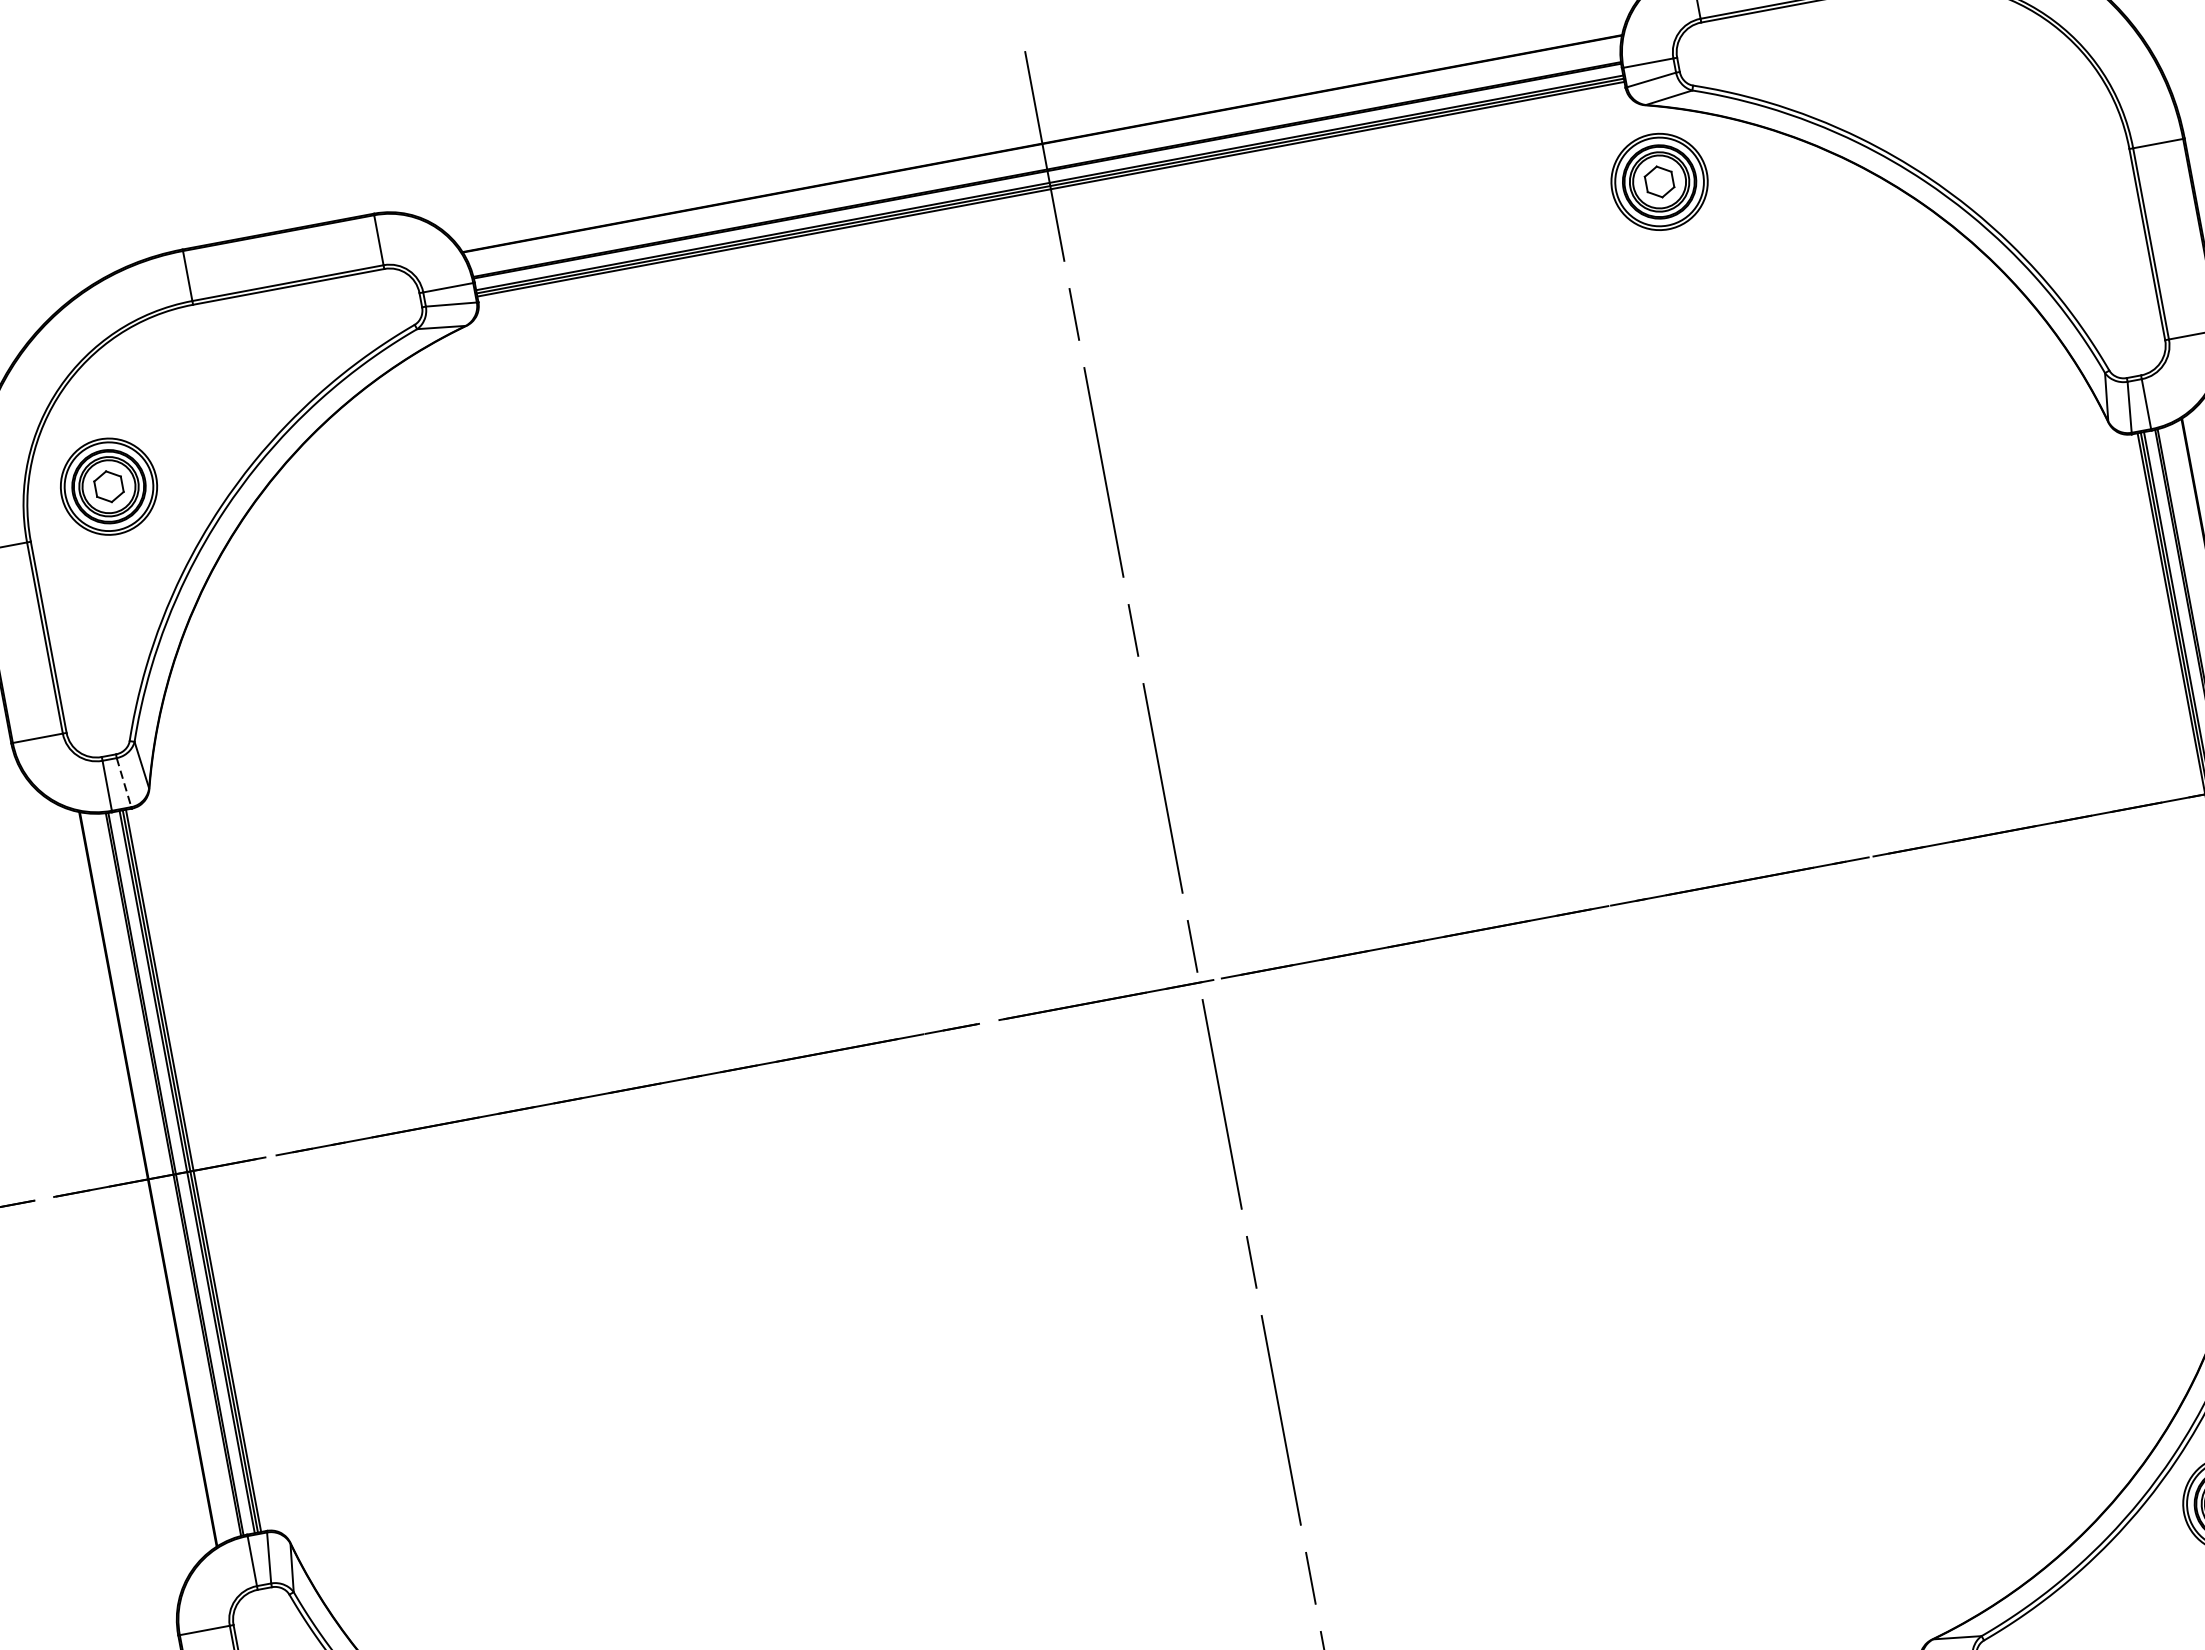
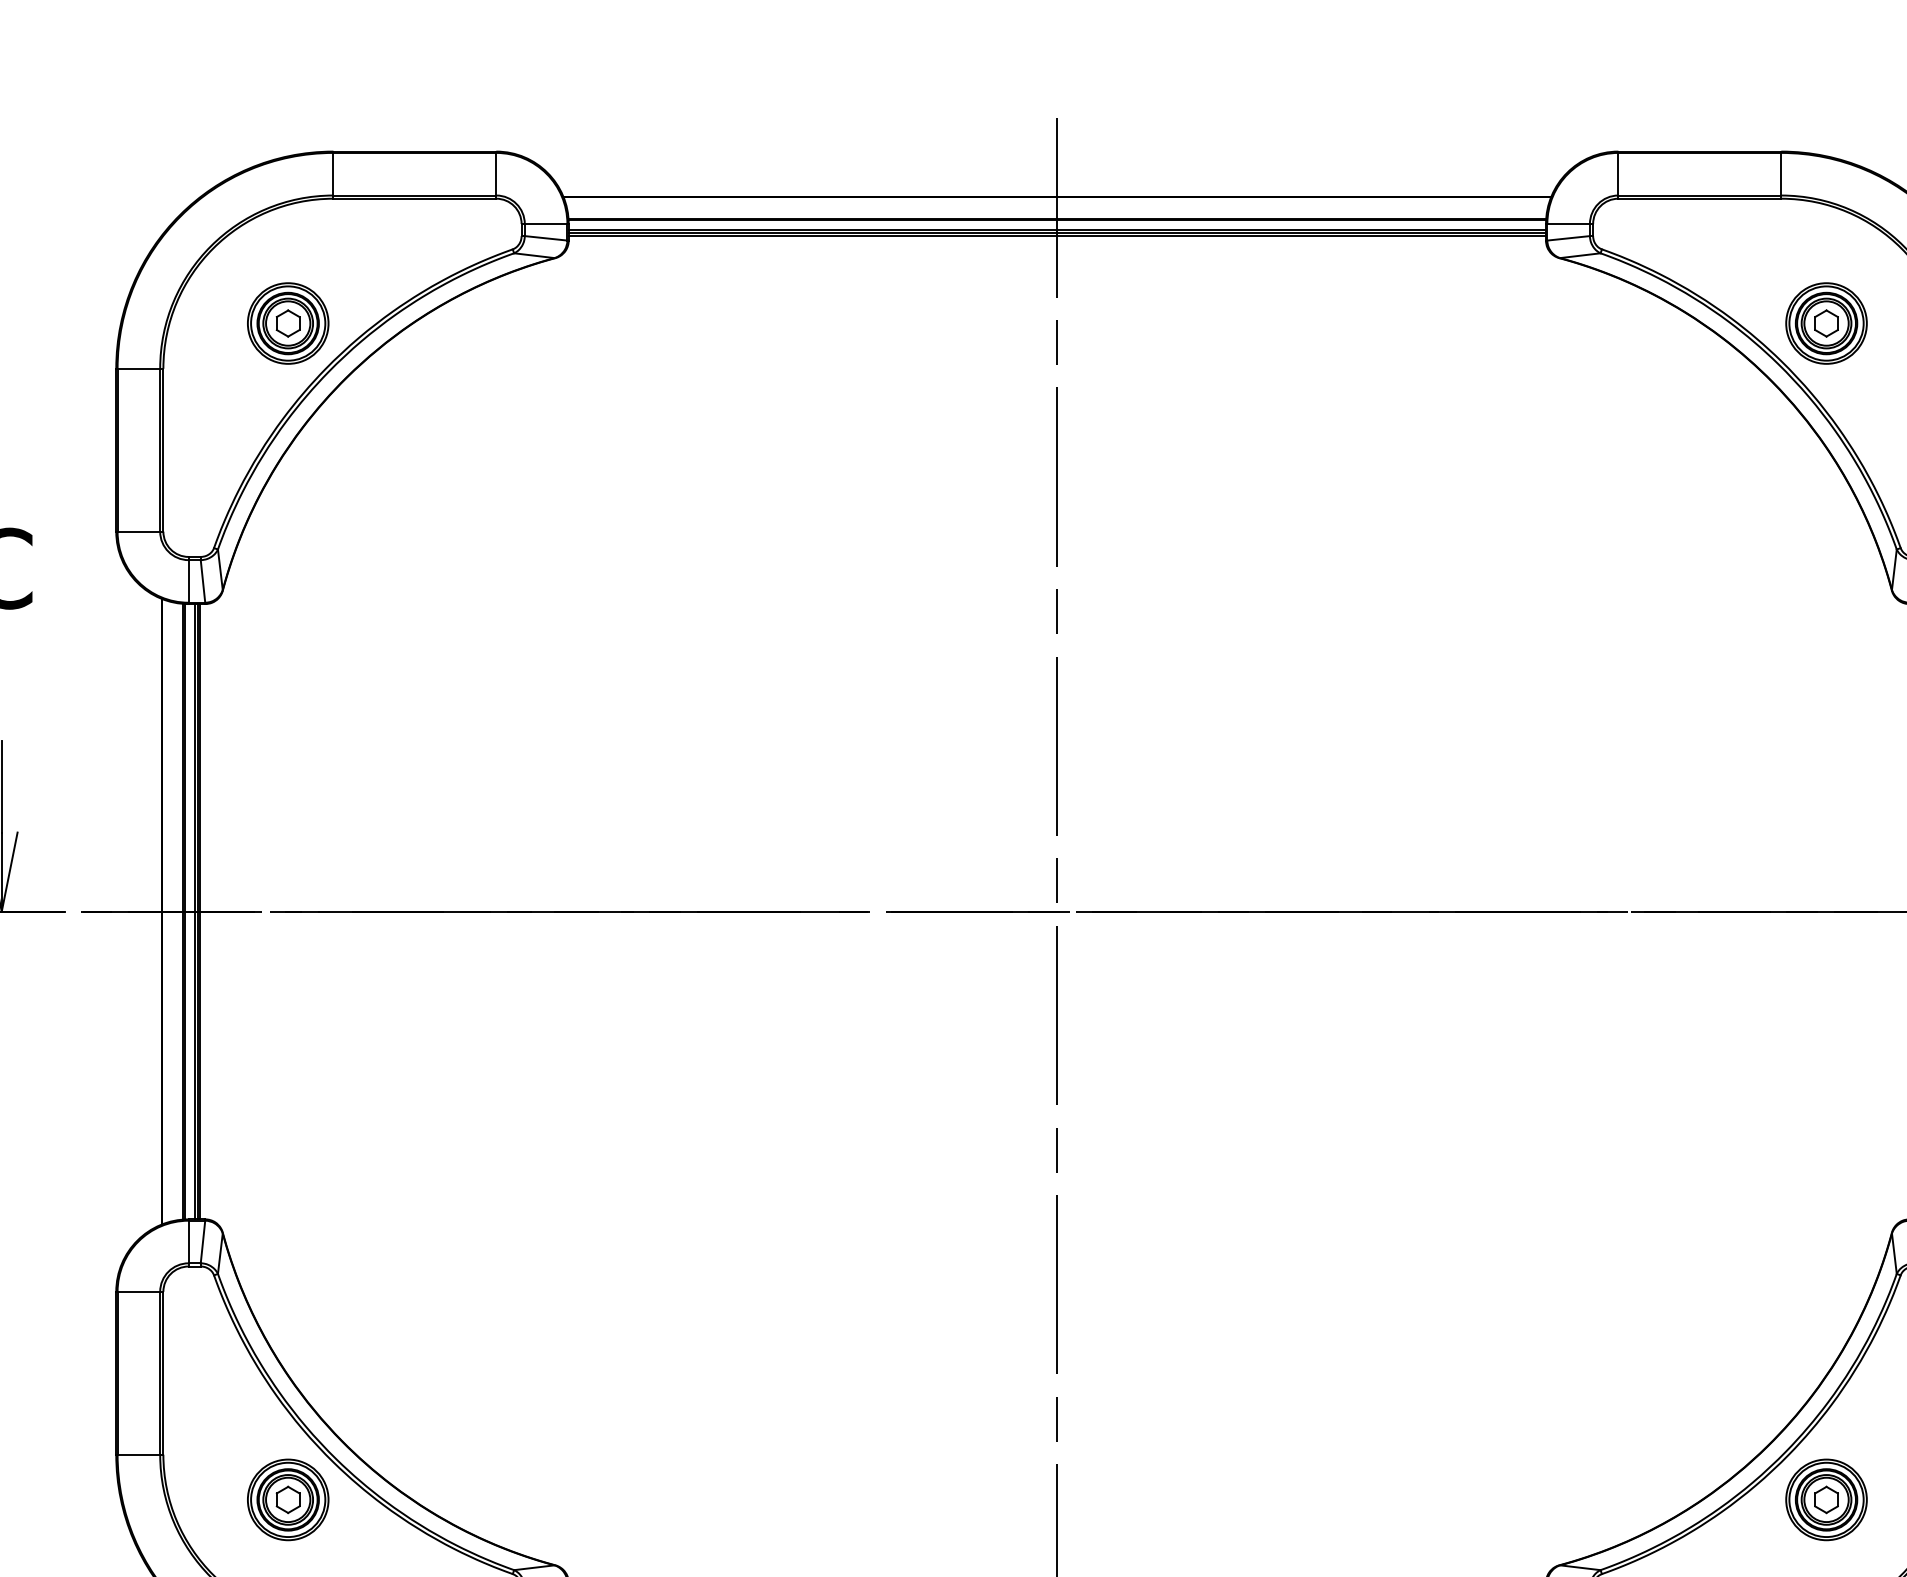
part: (1659, 181) -> (1826, 323), moved
part: (109, 486) -> (288, 323), moved
line: (124, 782) -> (203, 581), dashed -> solid

